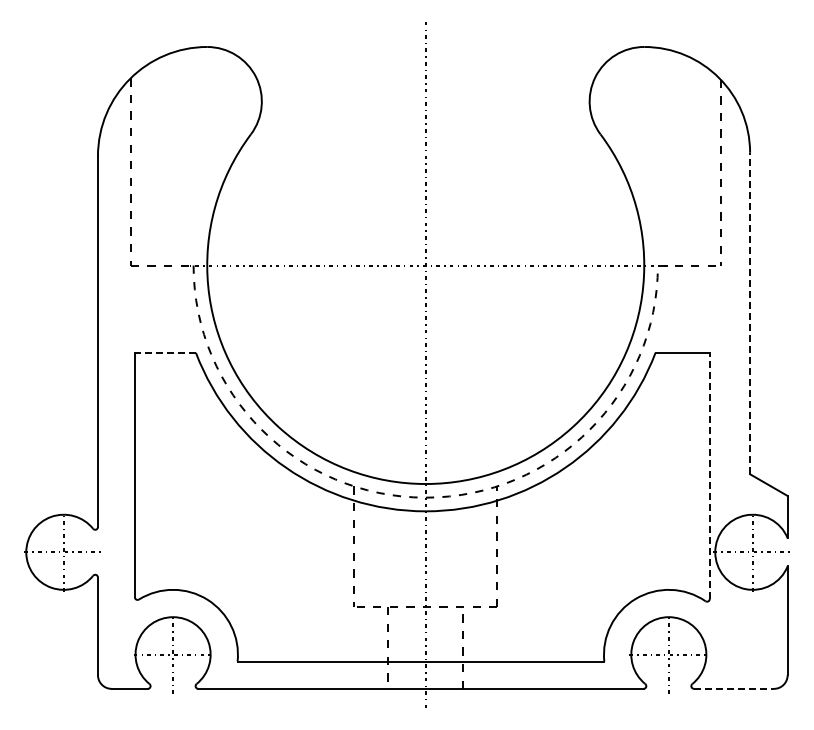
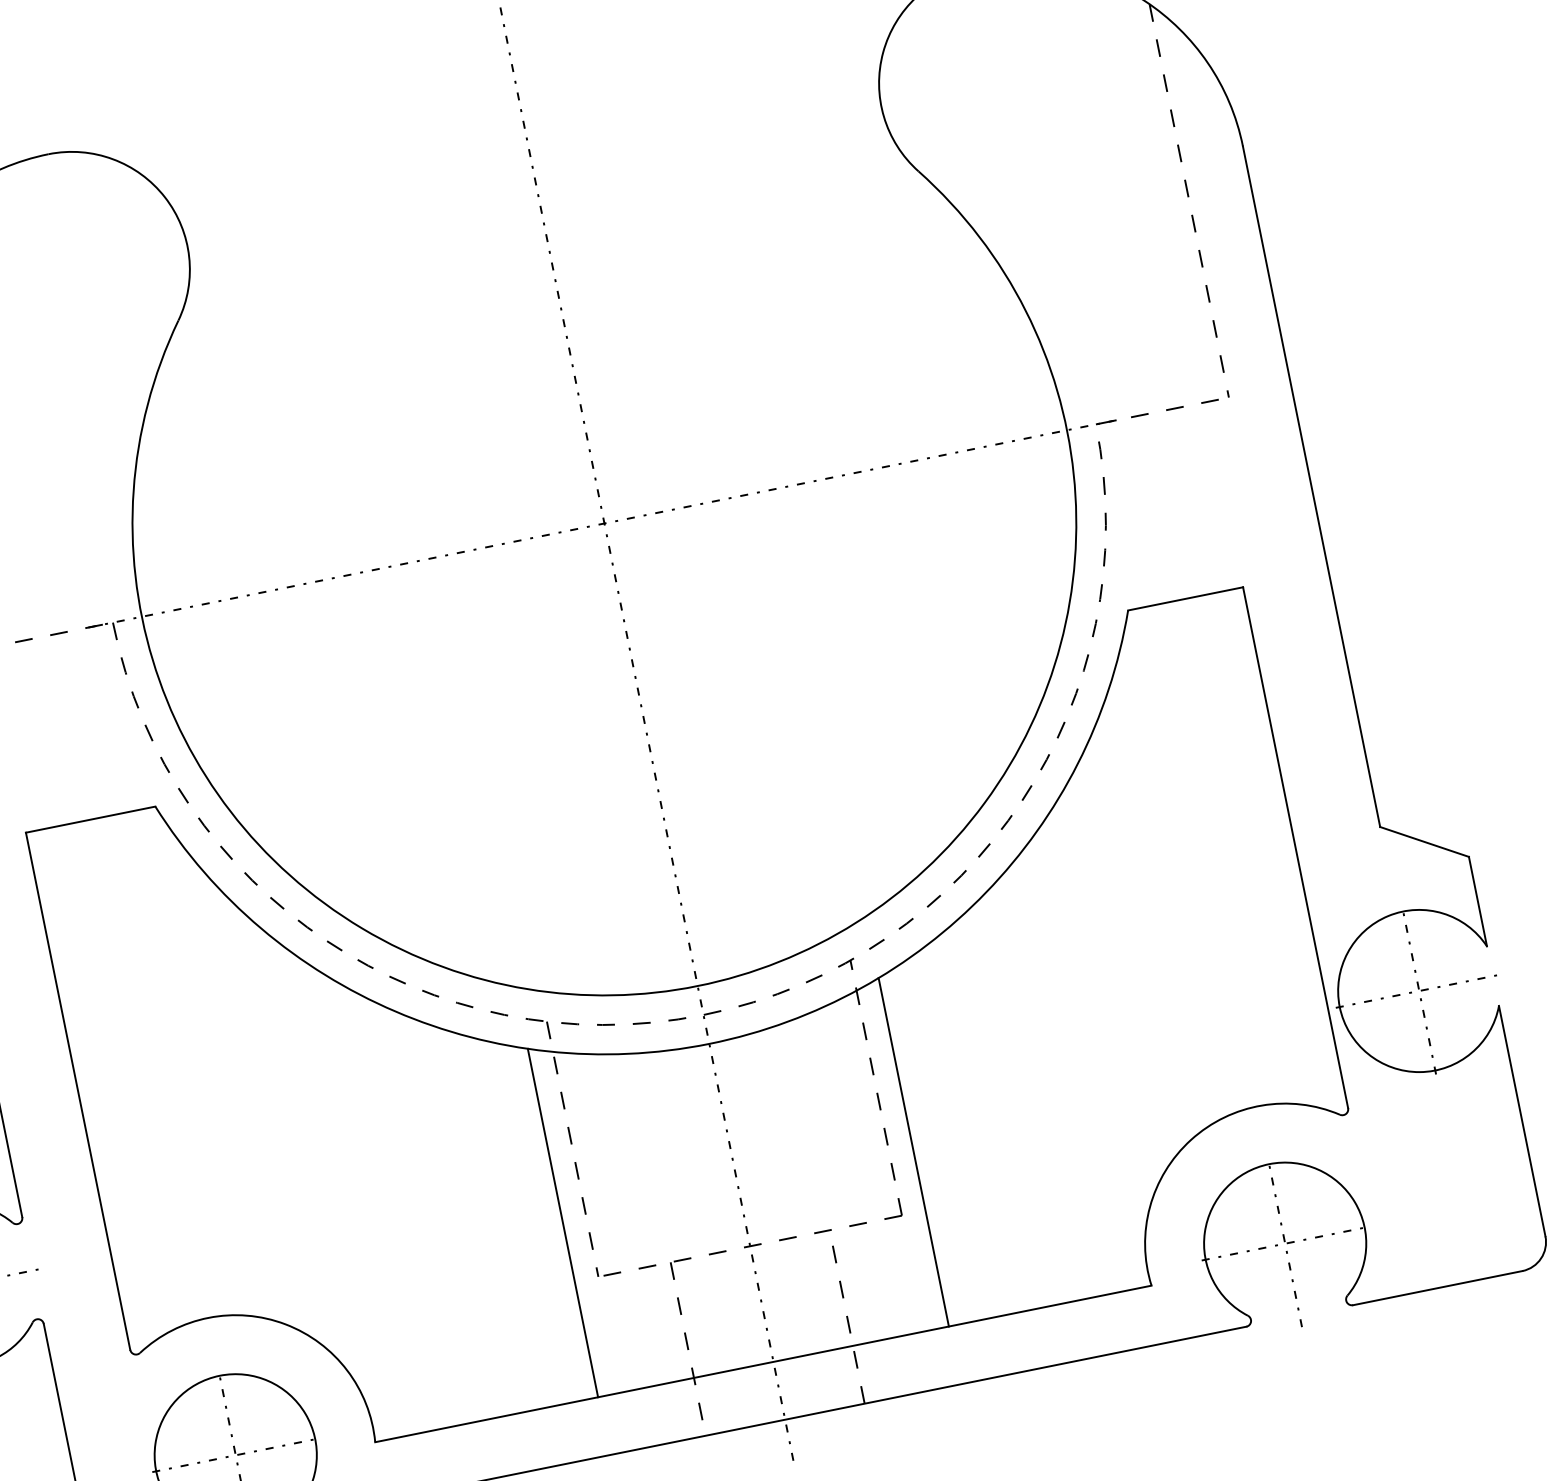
line: (750, 313) -> (1312, 486), dashed -> solid
line: (165, 352) -> (90, 818), dashed -> solid
line: (709, 475) -> (1294, 846), dashed -> solid
line: (342, 578) -> (561, 1221), added
line: (508, 578) -> (913, 1150), added
line: (734, 688) -> (1438, 1287), dashed -> solid

